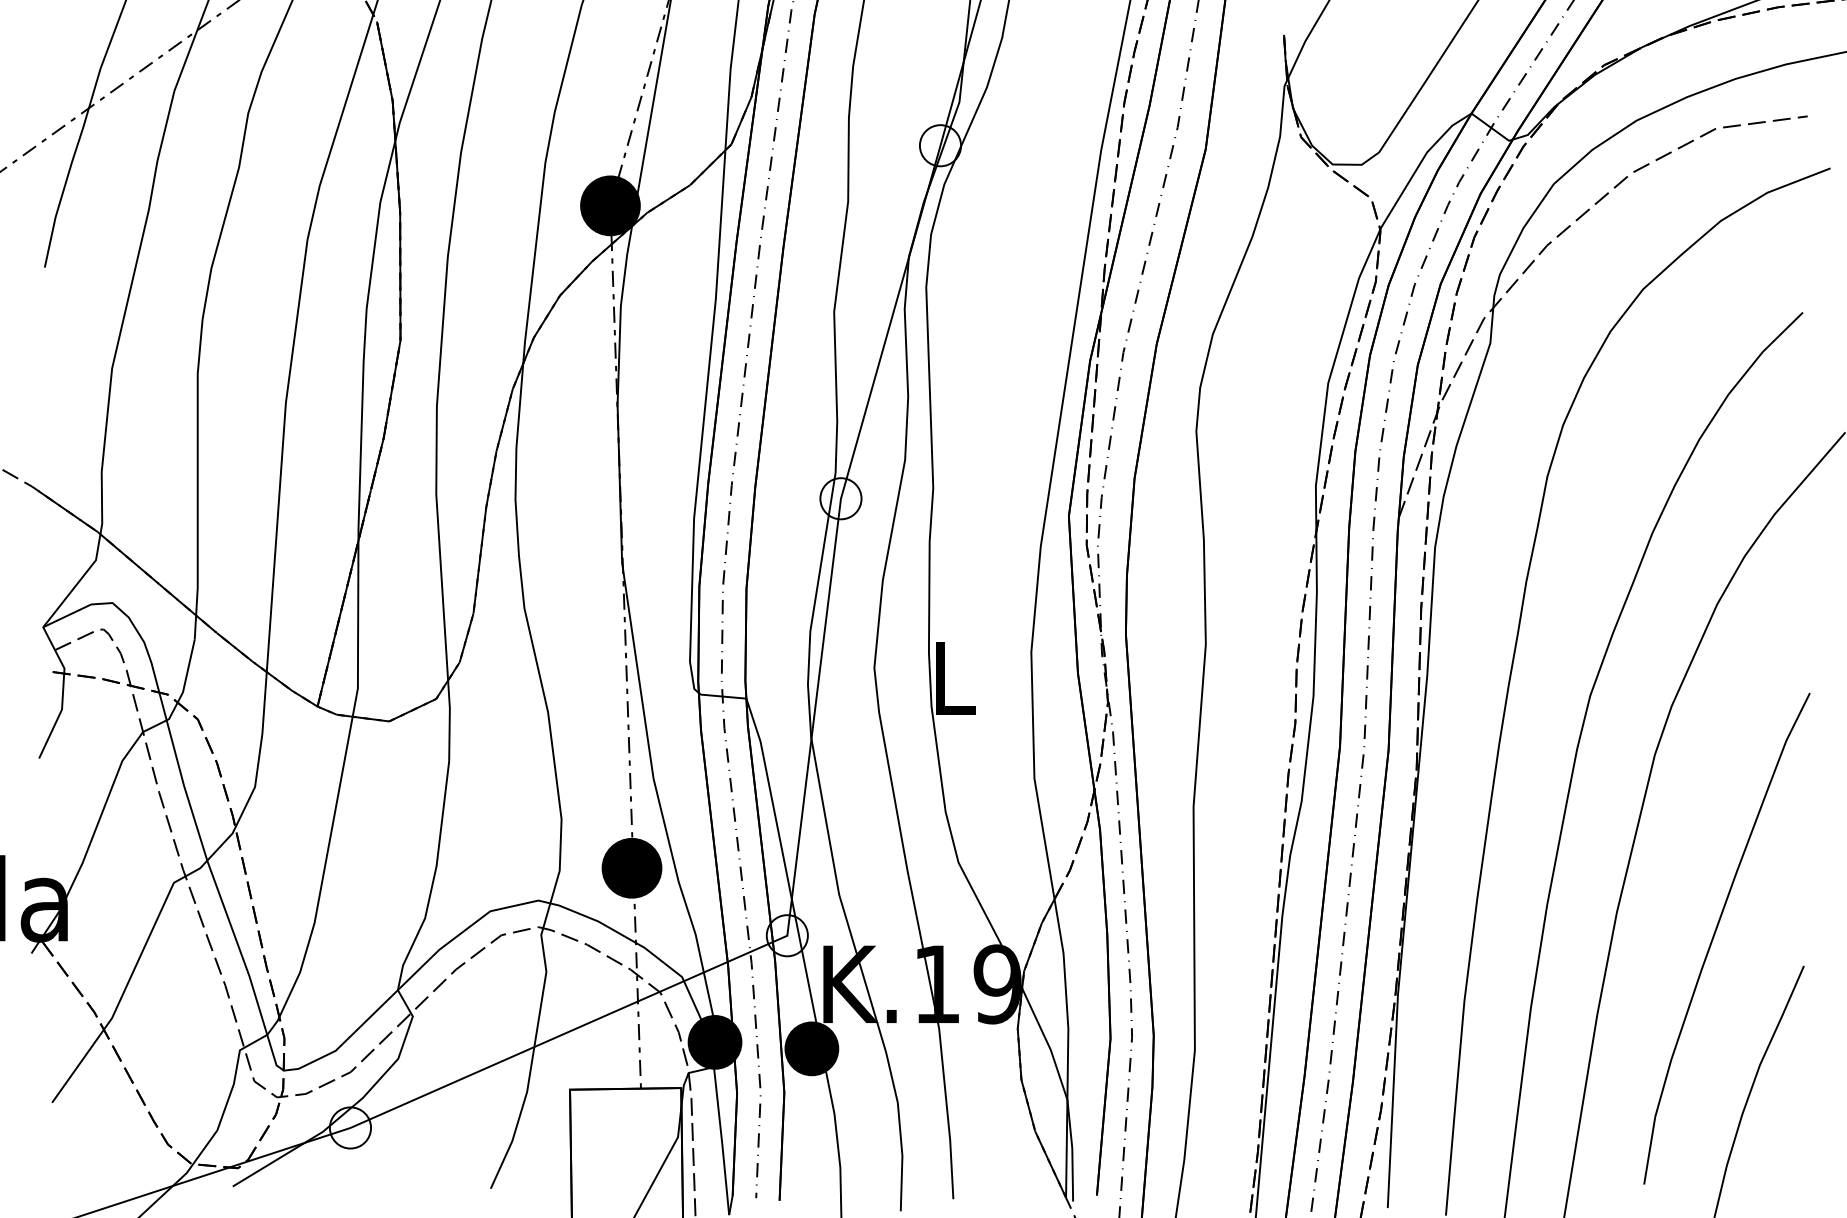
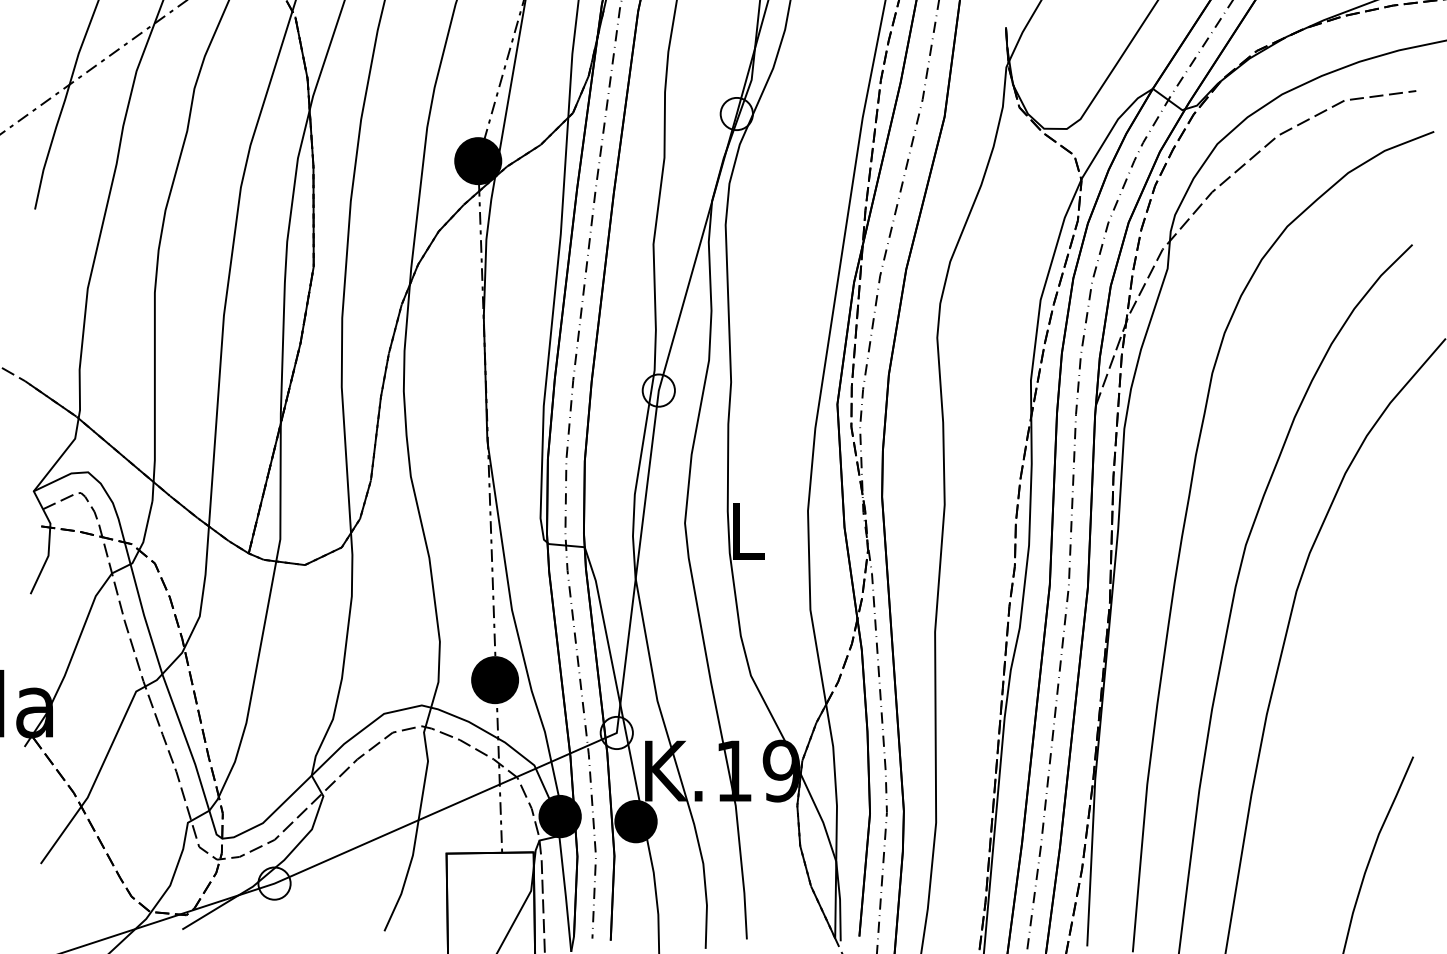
curve: (1715, 934) -> (1344, 732), removed

